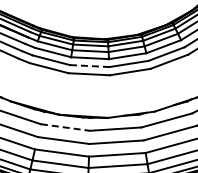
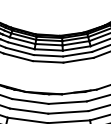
line: (89, 66) -> (48, 56), dashed -> solid
line: (65, 127) -> (30, 101), dashed -> solid

